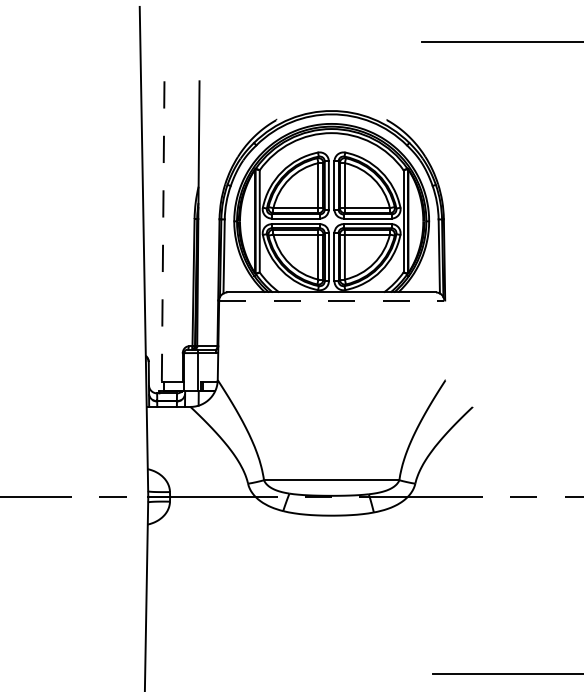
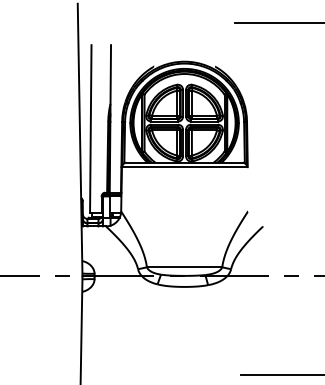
line: (162, 231) -> (90, 128), dashed -> solid
line: (331, 301) -> (184, 167), dashed -> solid

